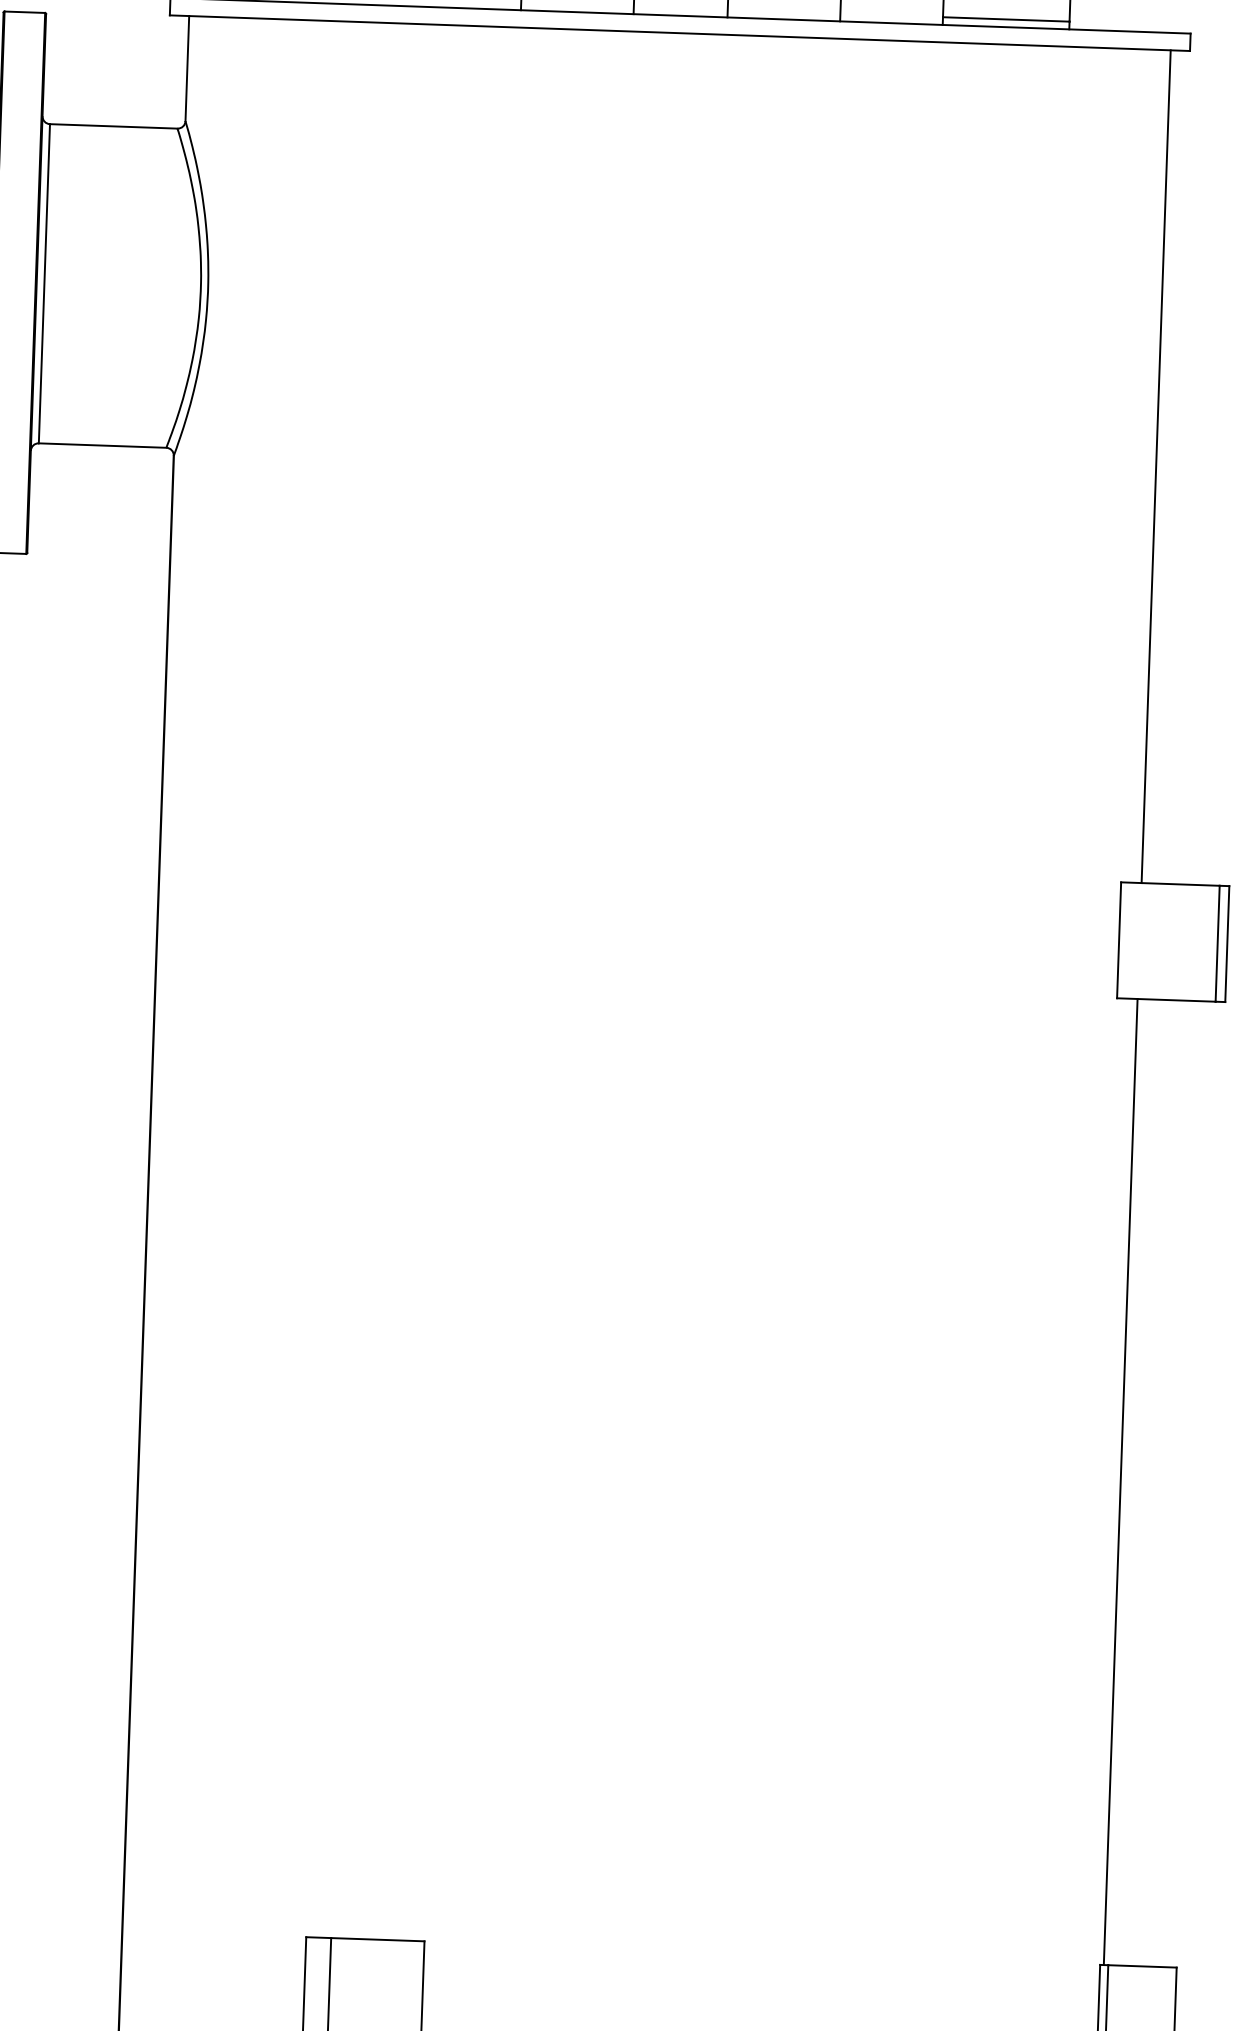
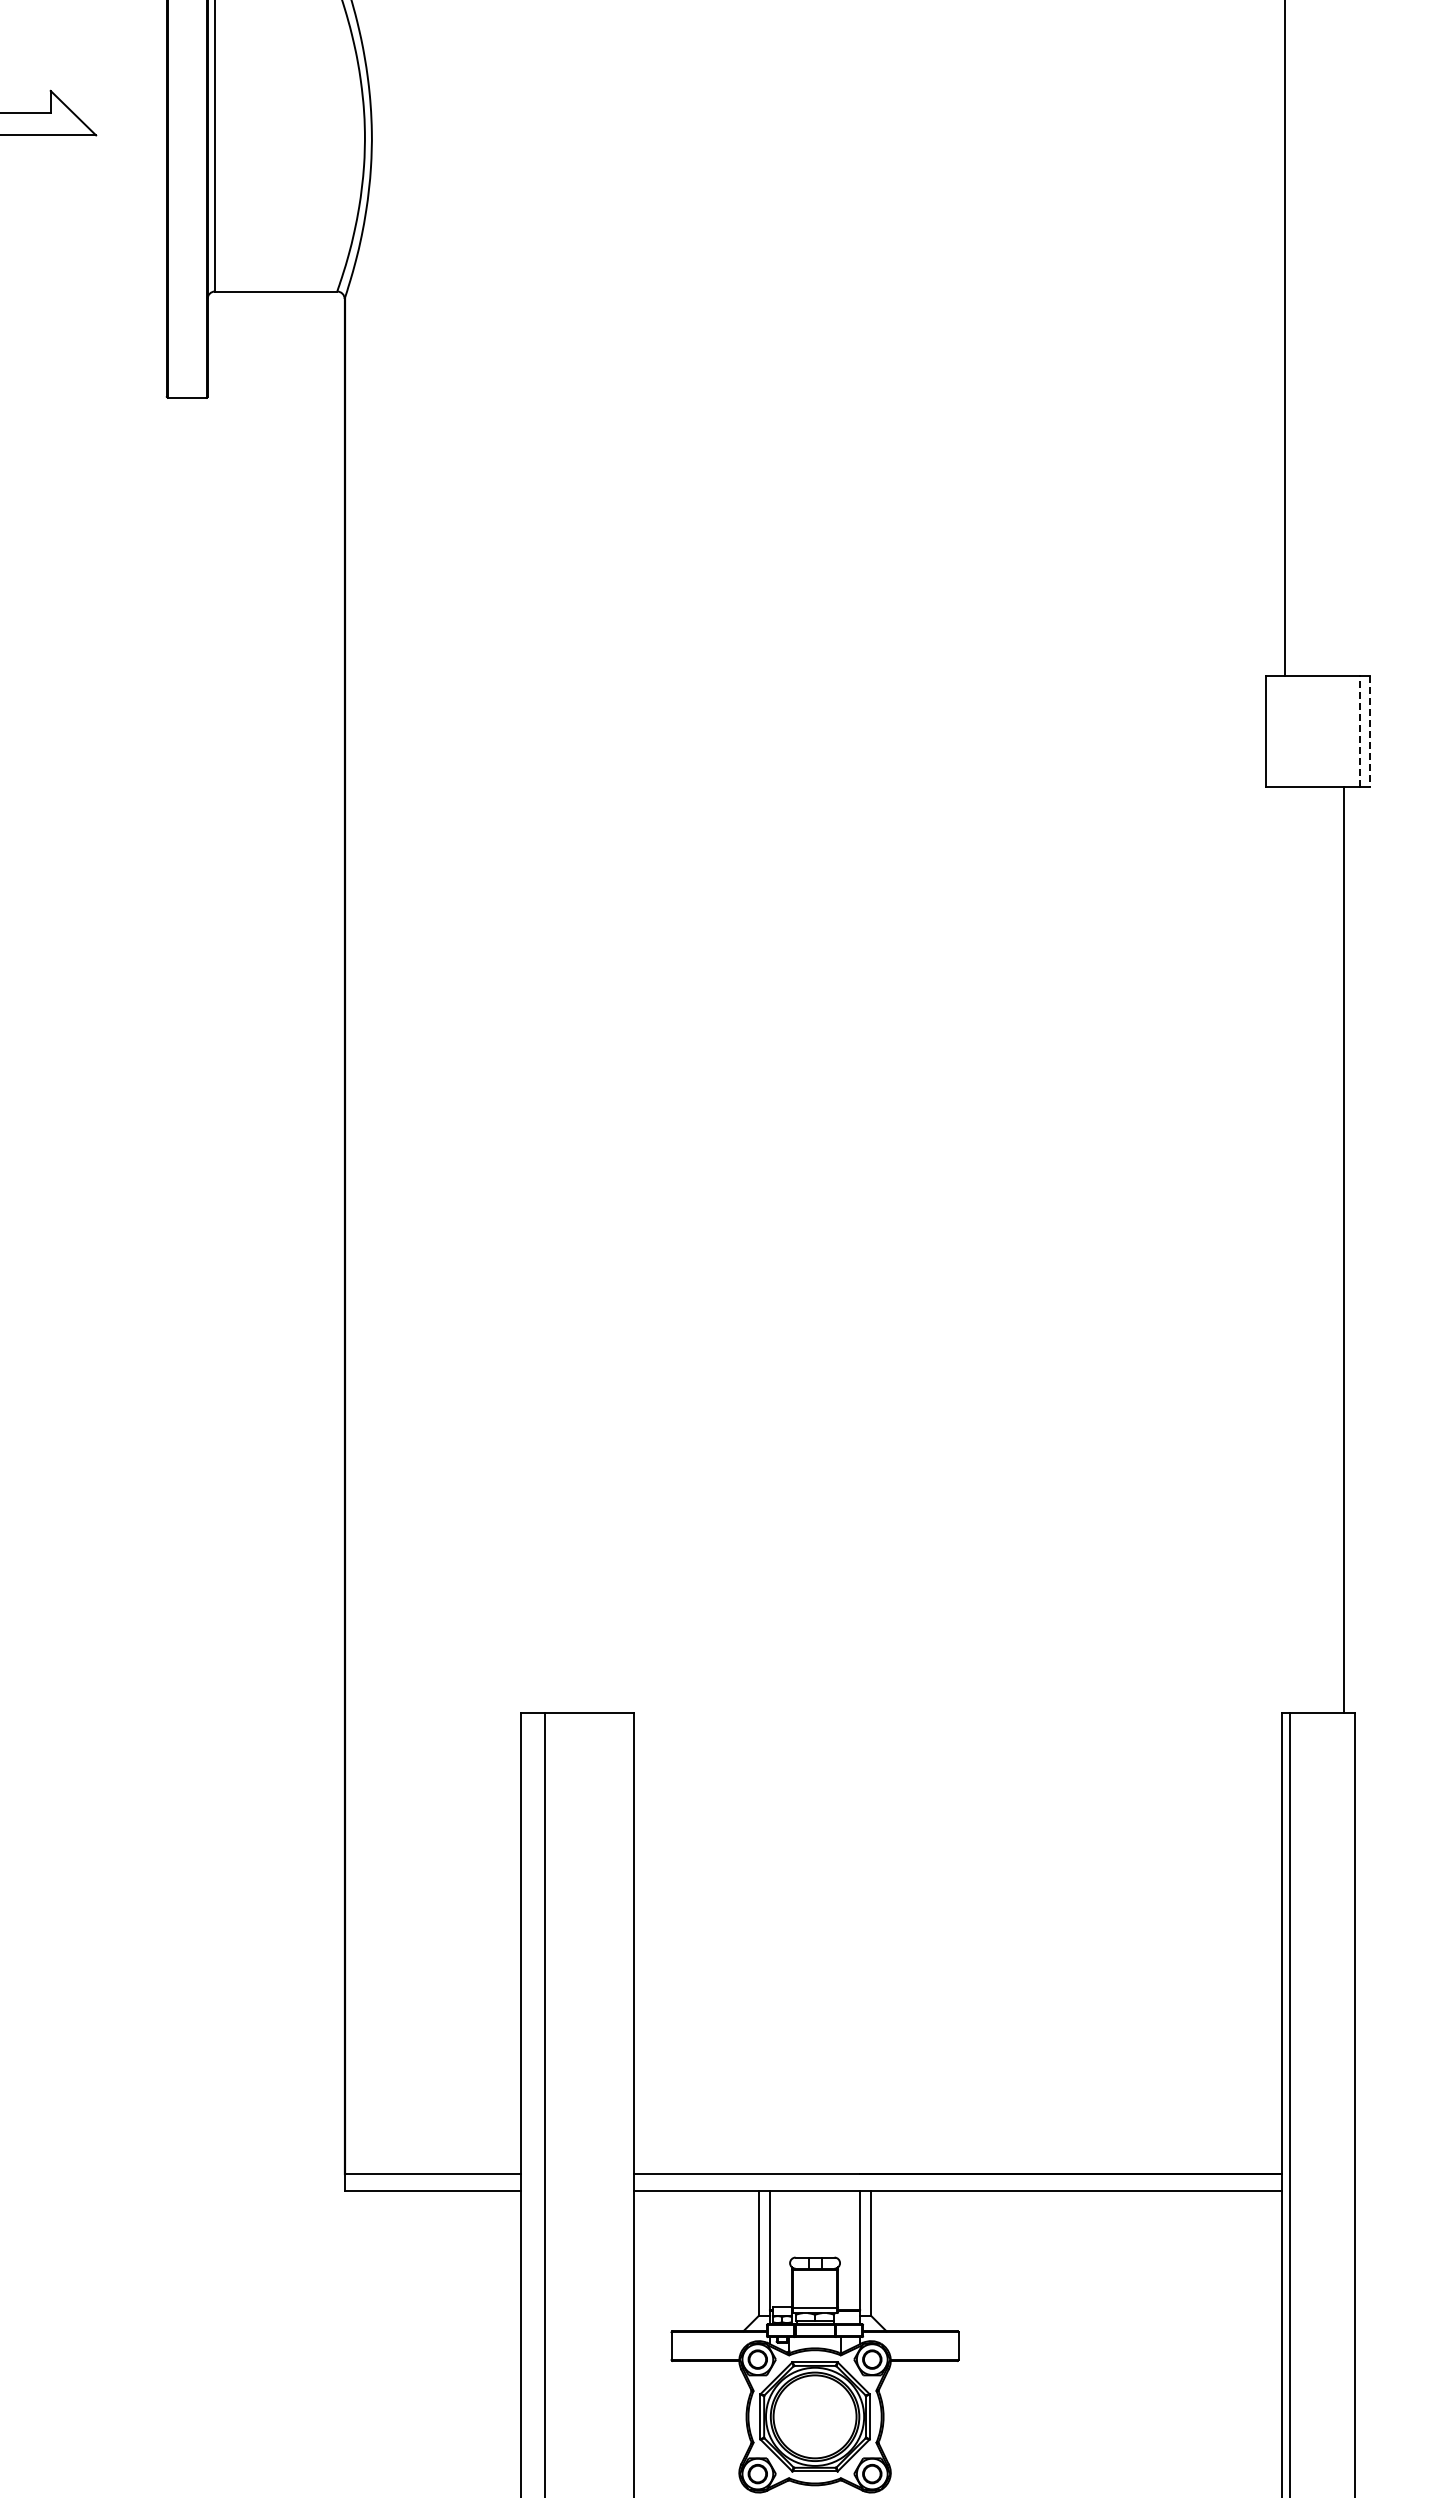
line: (1217, 944) -> (1360, 731), solid -> dashed
line: (1227, 944) -> (1369, 731), solid -> dashed
line: (1120, 1481) -> (1344, 1249), moved

